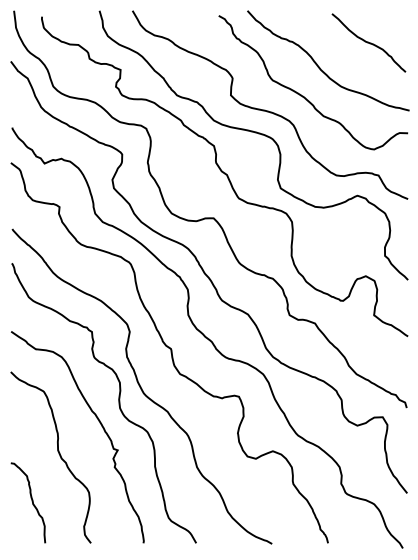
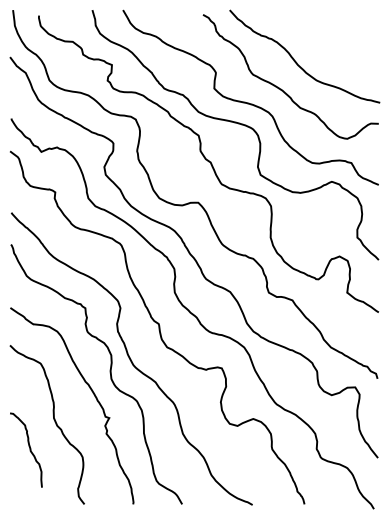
curve: (368, 42) -> (342, 39), removed
curve: (31, 501) -> (29, 448), moved

